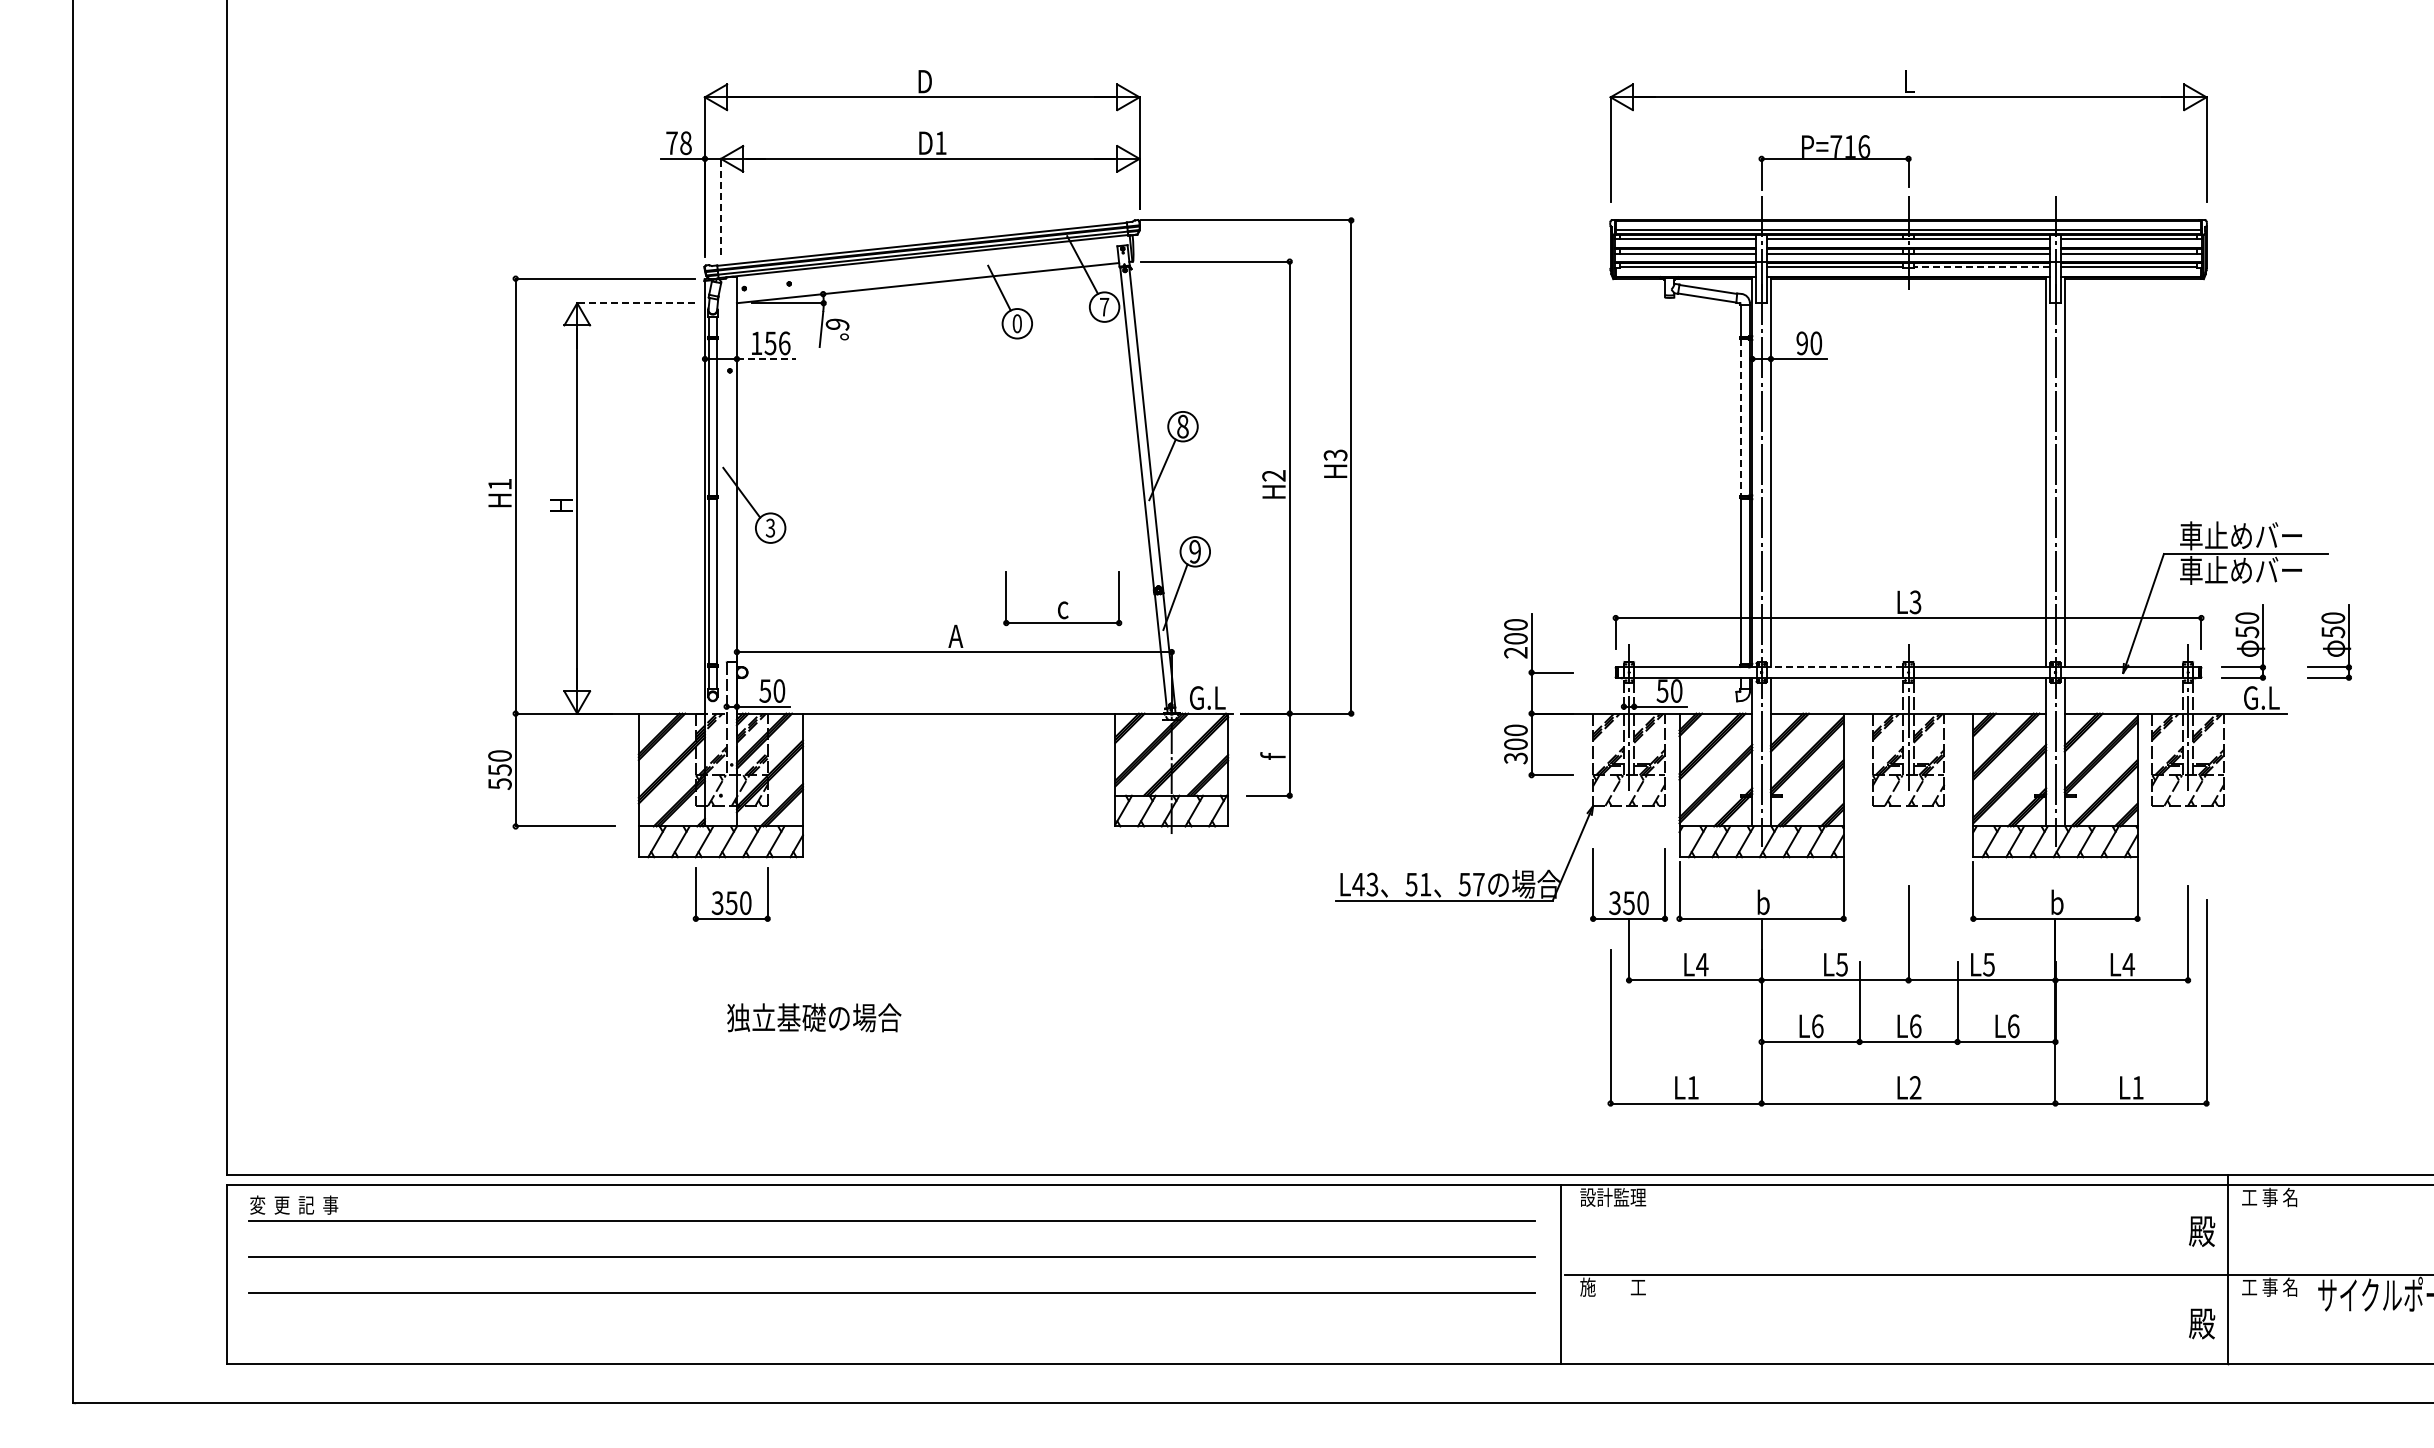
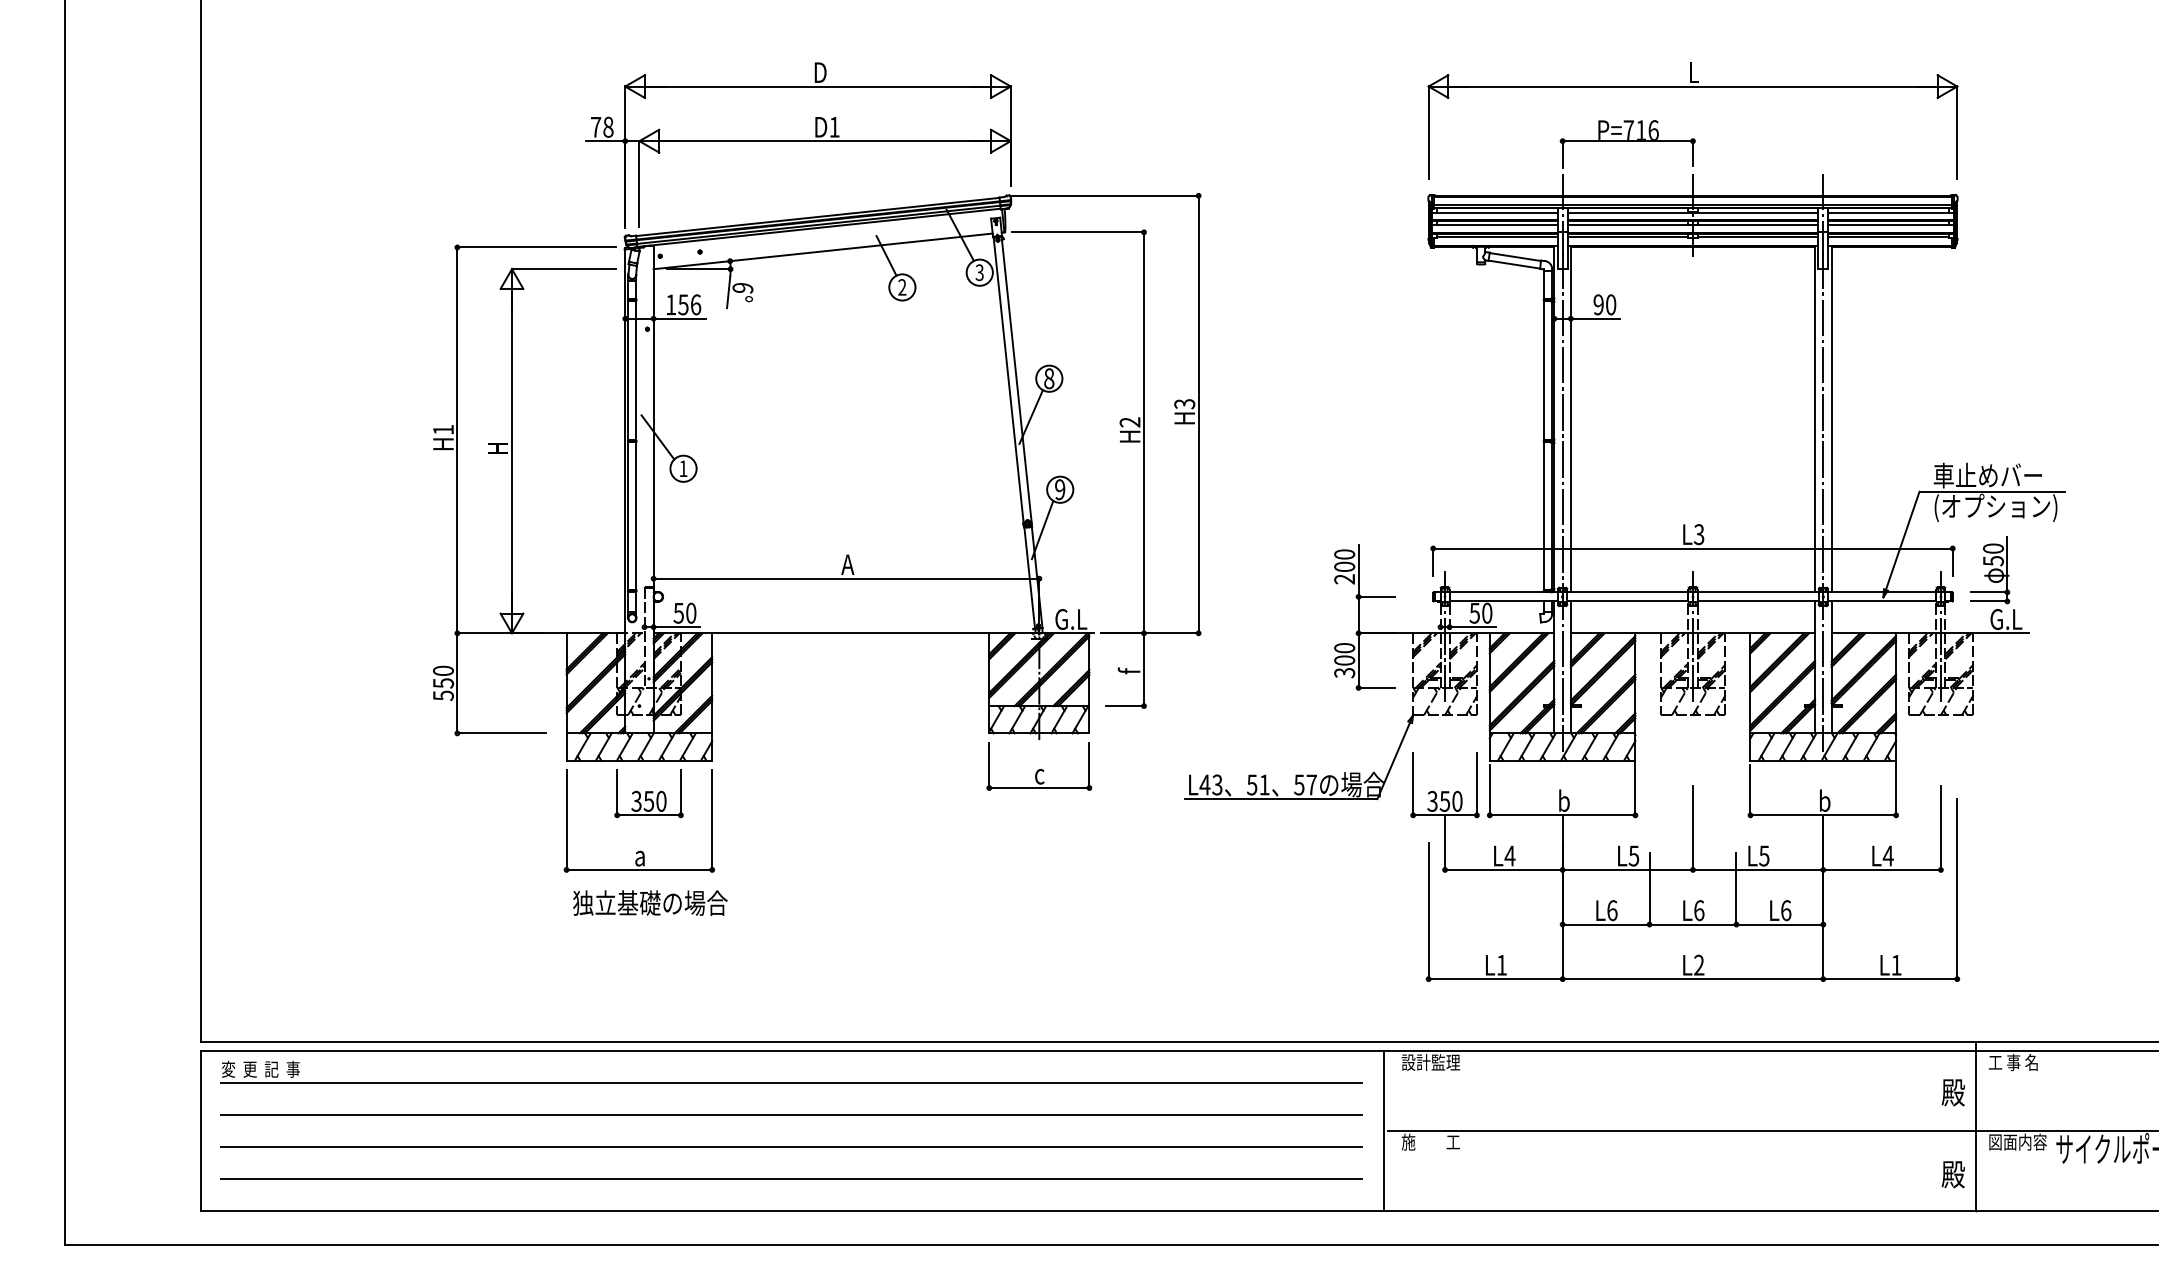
line: (720, 206) -> (639, 183), dashed -> solid
line: (1981, 267) -> (1757, 237), dashed -> solid
line: (635, 303) -> (563, 269), dashed -> solid
text: (1104, 306) -> (979, 272), 7 -> 3
text: (1016, 323) -> (901, 287), 0 -> 2
line: (766, 359) -> (679, 319), dashed -> solid
line: (1740, 418) -> (1543, 371), dashed -> solid
text: (770, 527) -> (683, 468), 3 -> 1
text: (2249, 572) -> (1995, 508), 車止めバー -> (オプション)
part: (1062, 598) -> (1039, 766), moved
part: (2329, 642) -> (2066, 570), removed
line: (1834, 667) -> (1627, 592), dashed -> solid
part: (721, 958) -> (639, 850), added
text: (814, 1017) -> (650, 902), moved
text: (2274, 1286) -> (2017, 1141), 工 事 名 -> 図面内容
line: (891, 1328) -> (790, 1178), added

